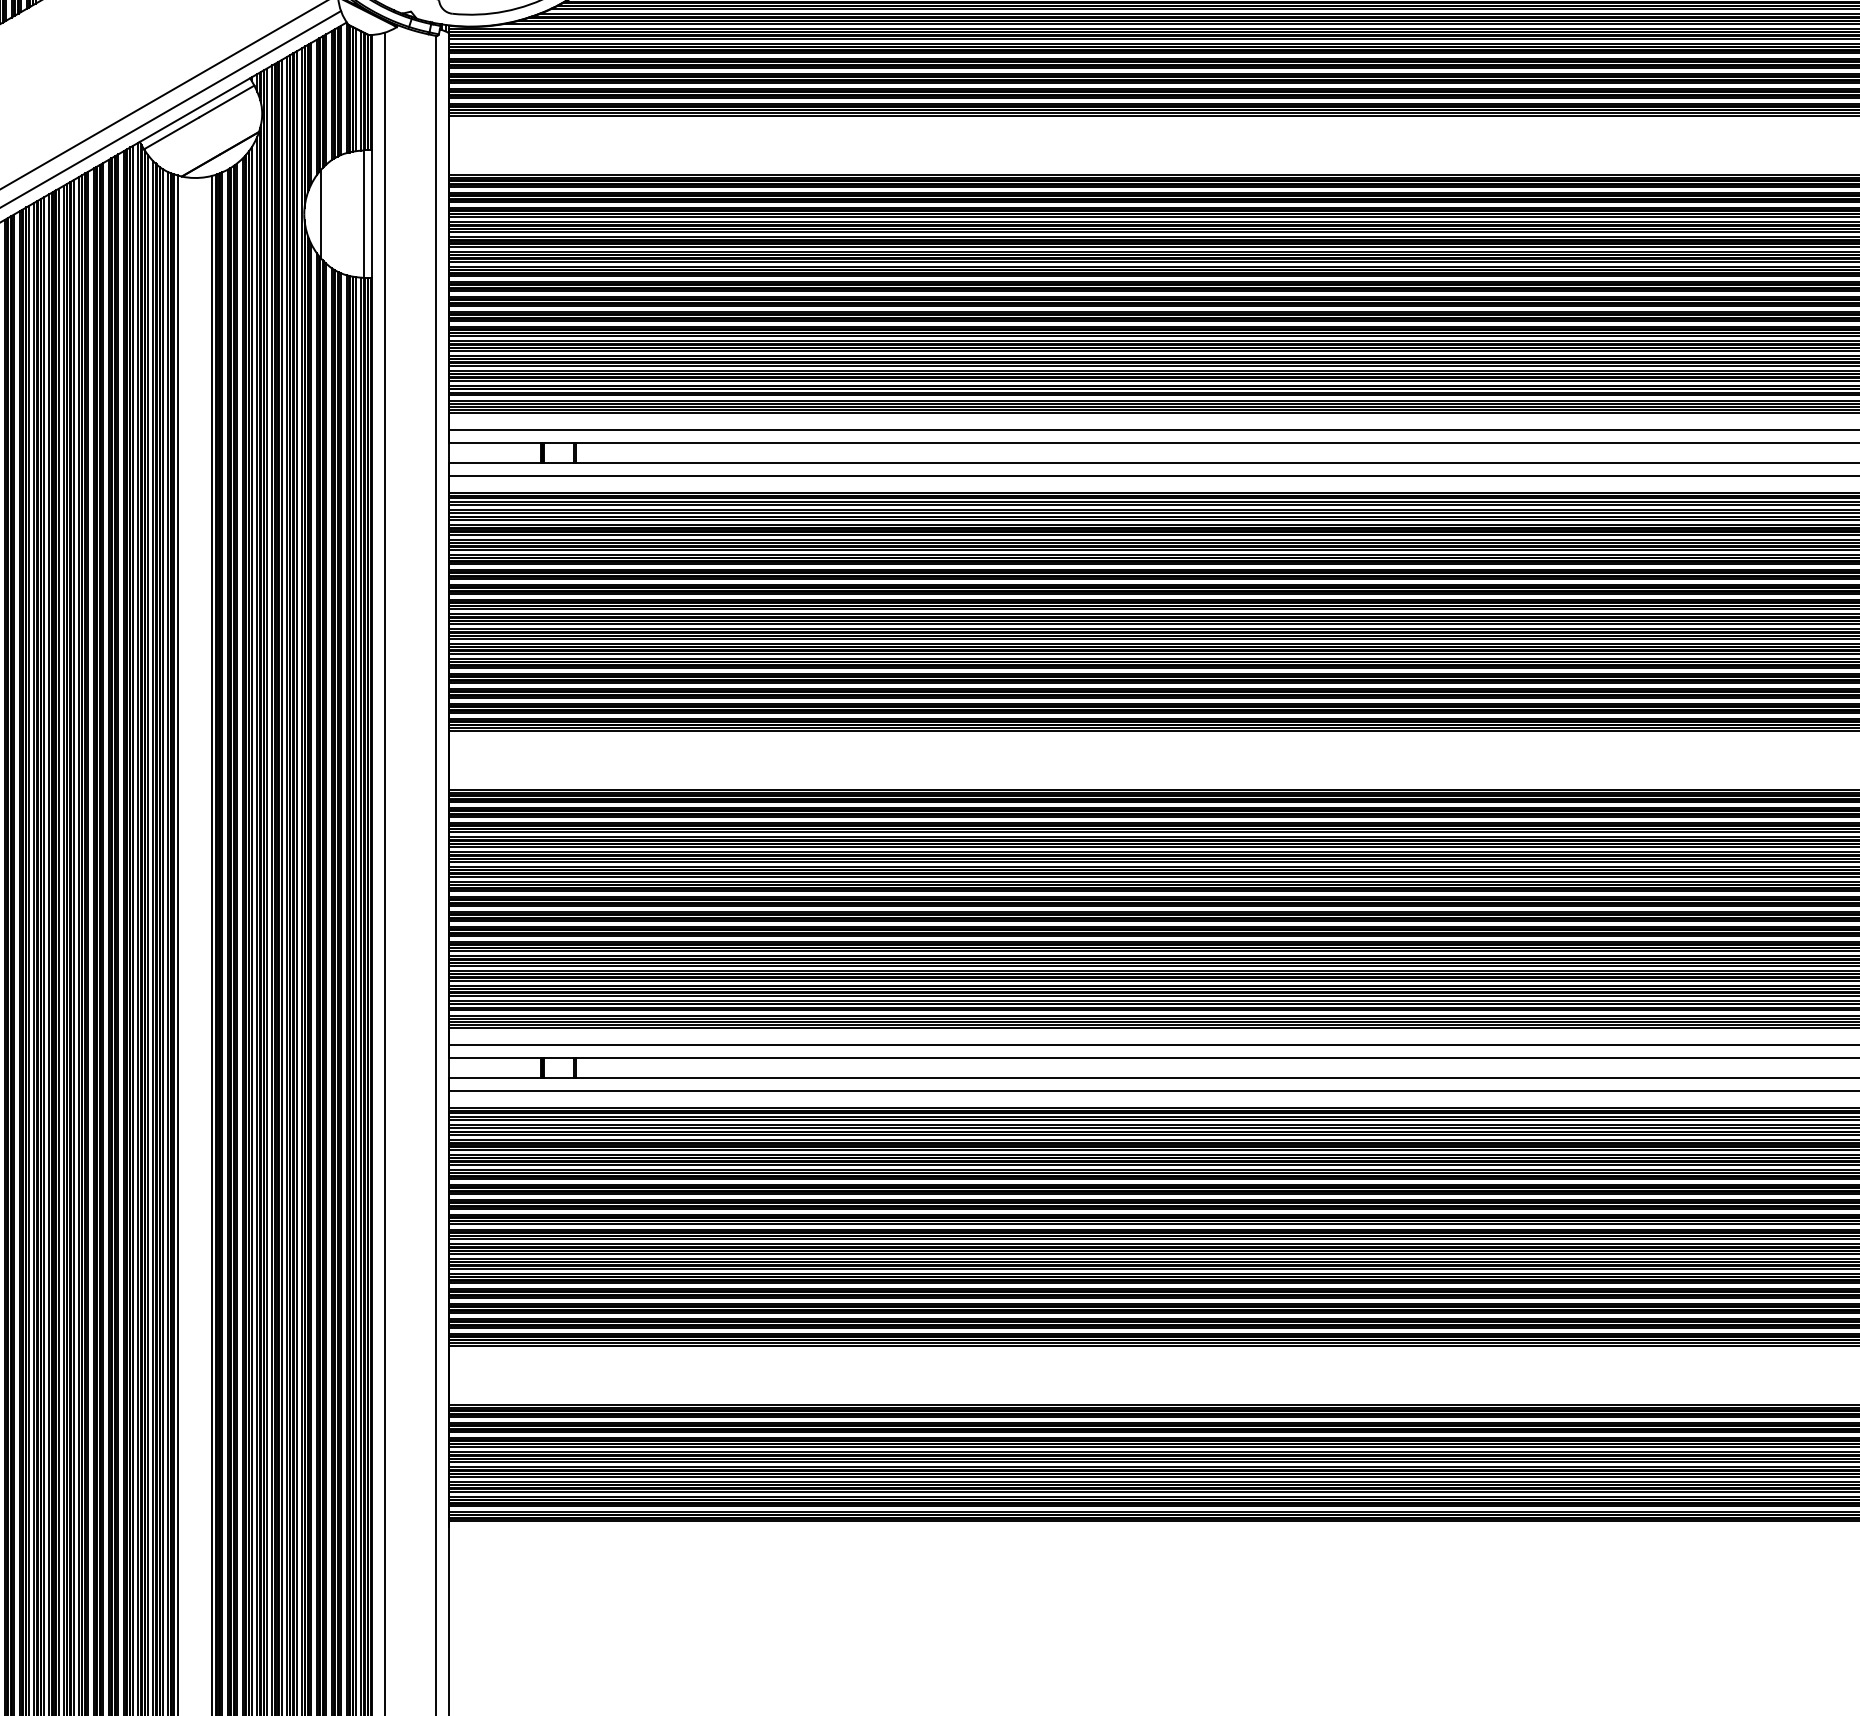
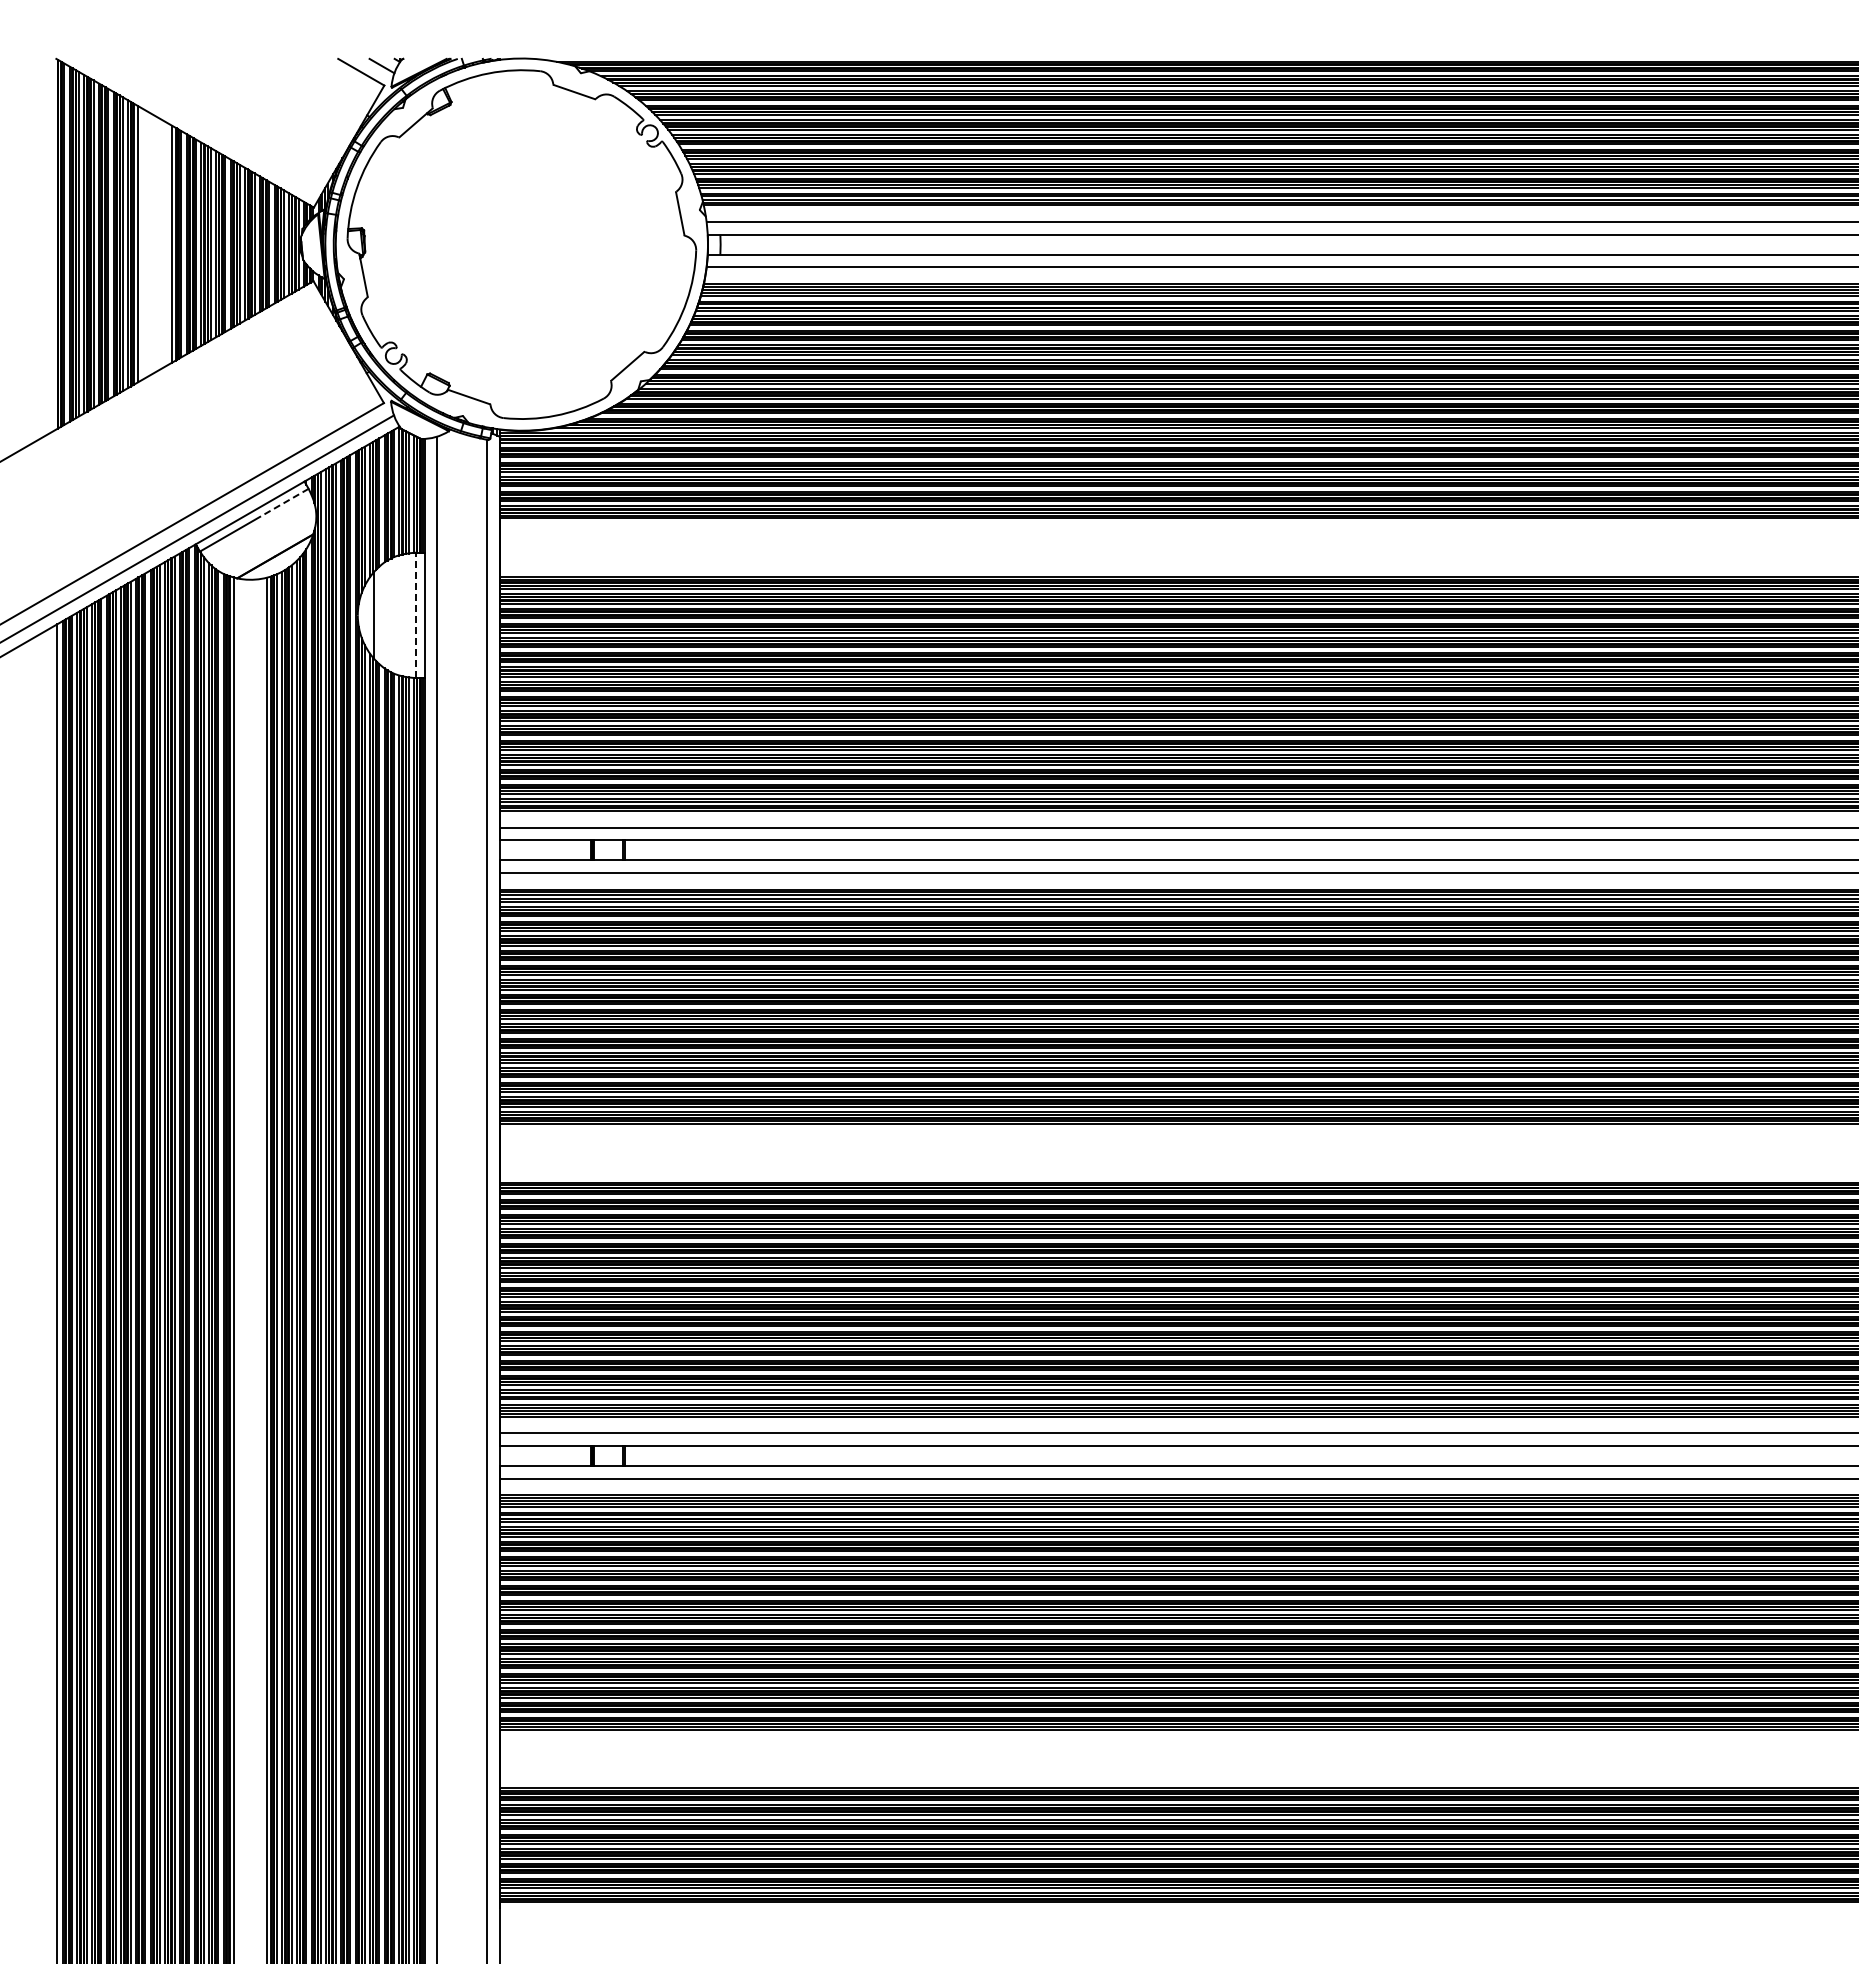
line: (226, 101) -> (281, 504), solid -> dashed
line: (363, 214) -> (416, 615), solid -> dashed

